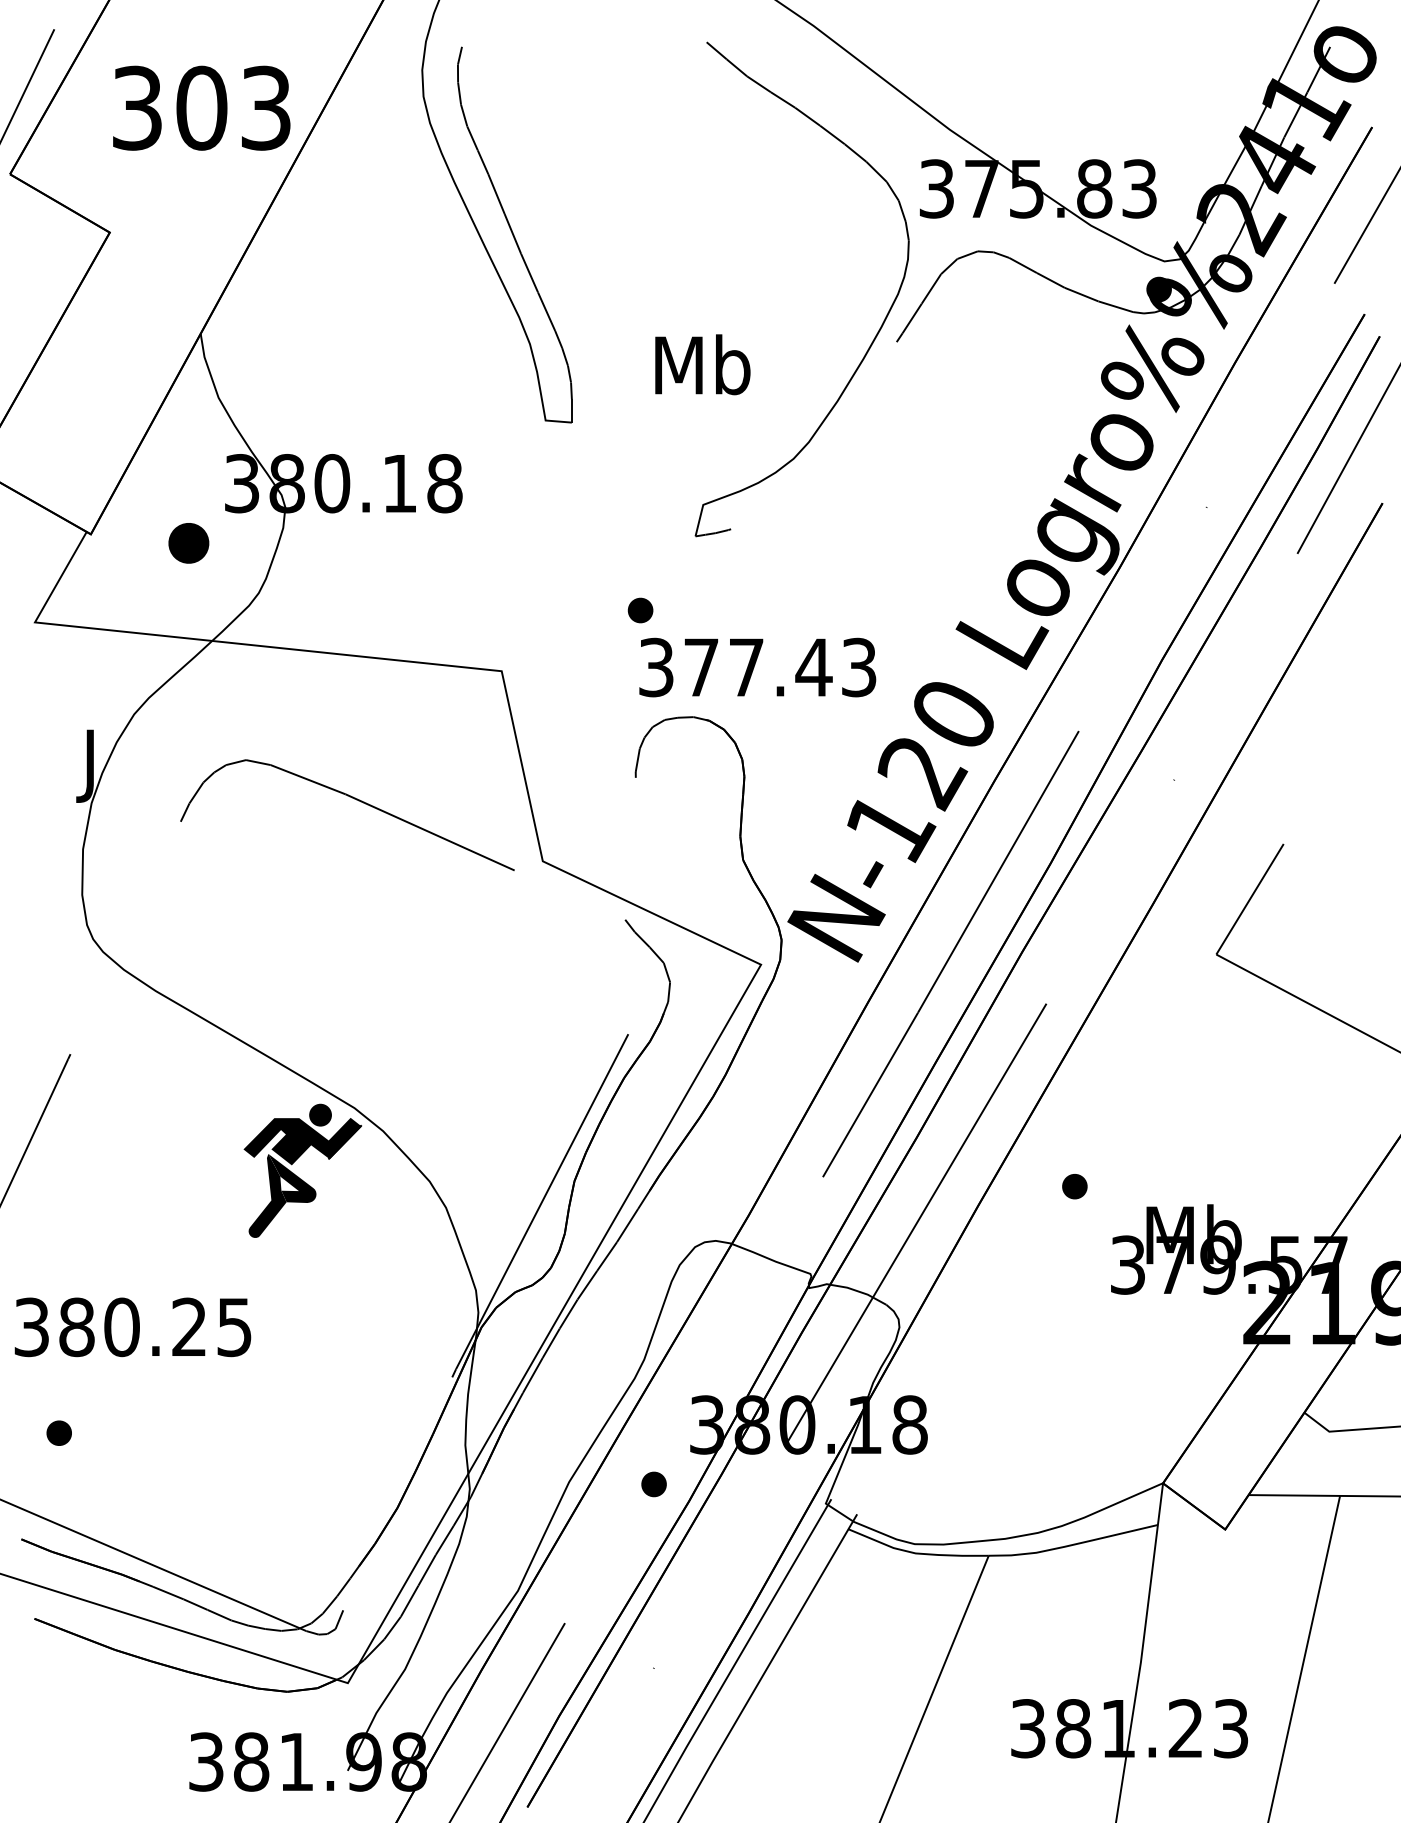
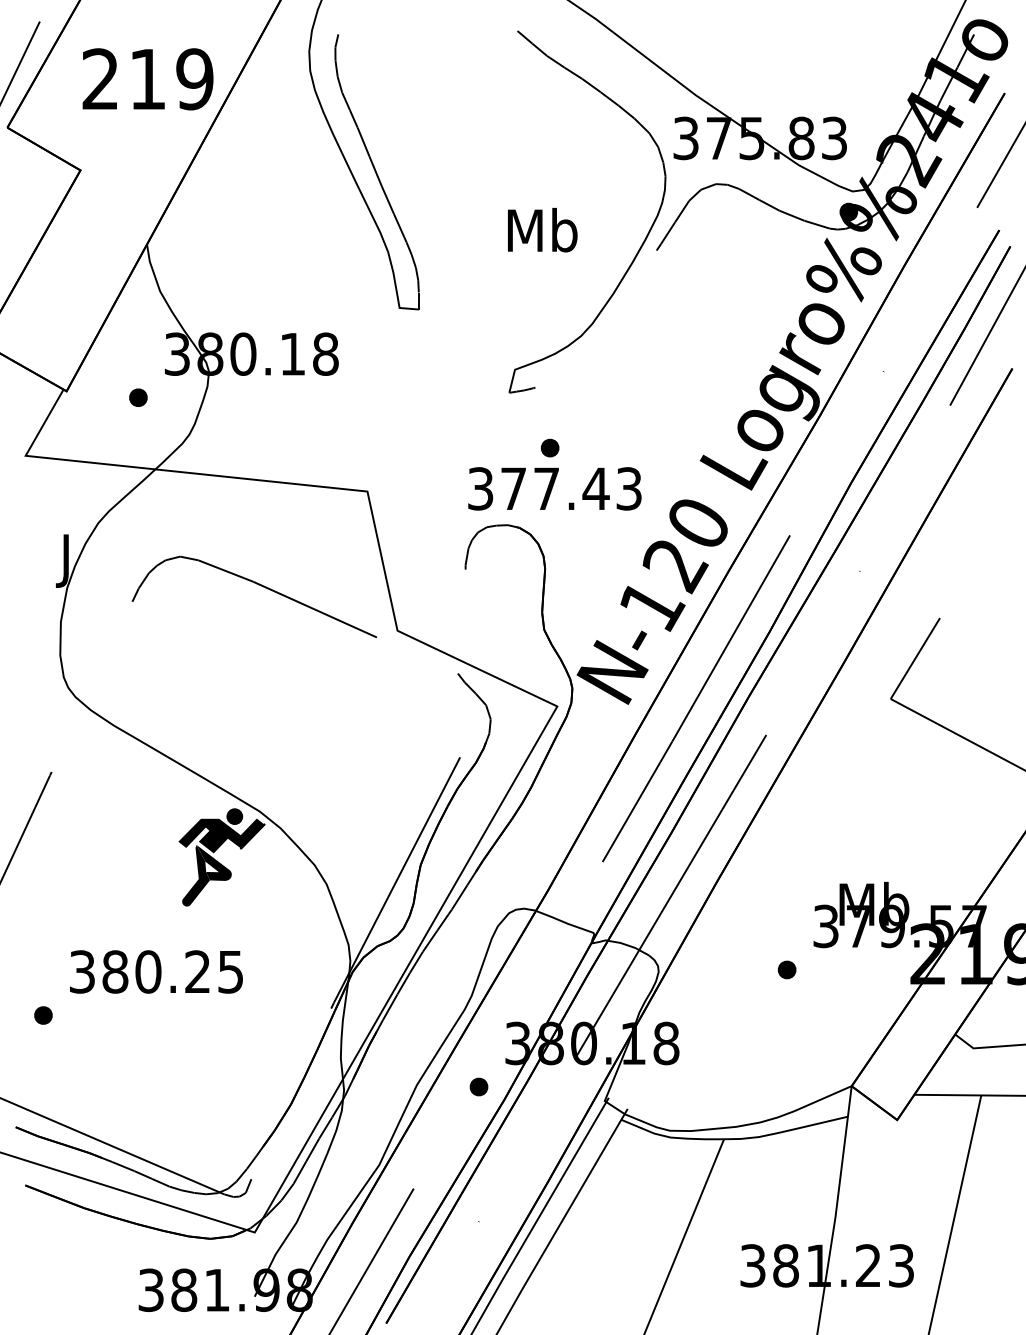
text: (201, 108) -> (147, 79), 303 -> 219
text: (702, 365) -> (542, 230), moved
part: (189, 542) -> (138, 397), size x0.62
part: (641, 609) -> (550, 447), moved
part: (1075, 1186) -> (787, 969), moved
text: (133, 1326) -> (156, 971), moved
part: (59, 1433) -> (43, 1015), moved

